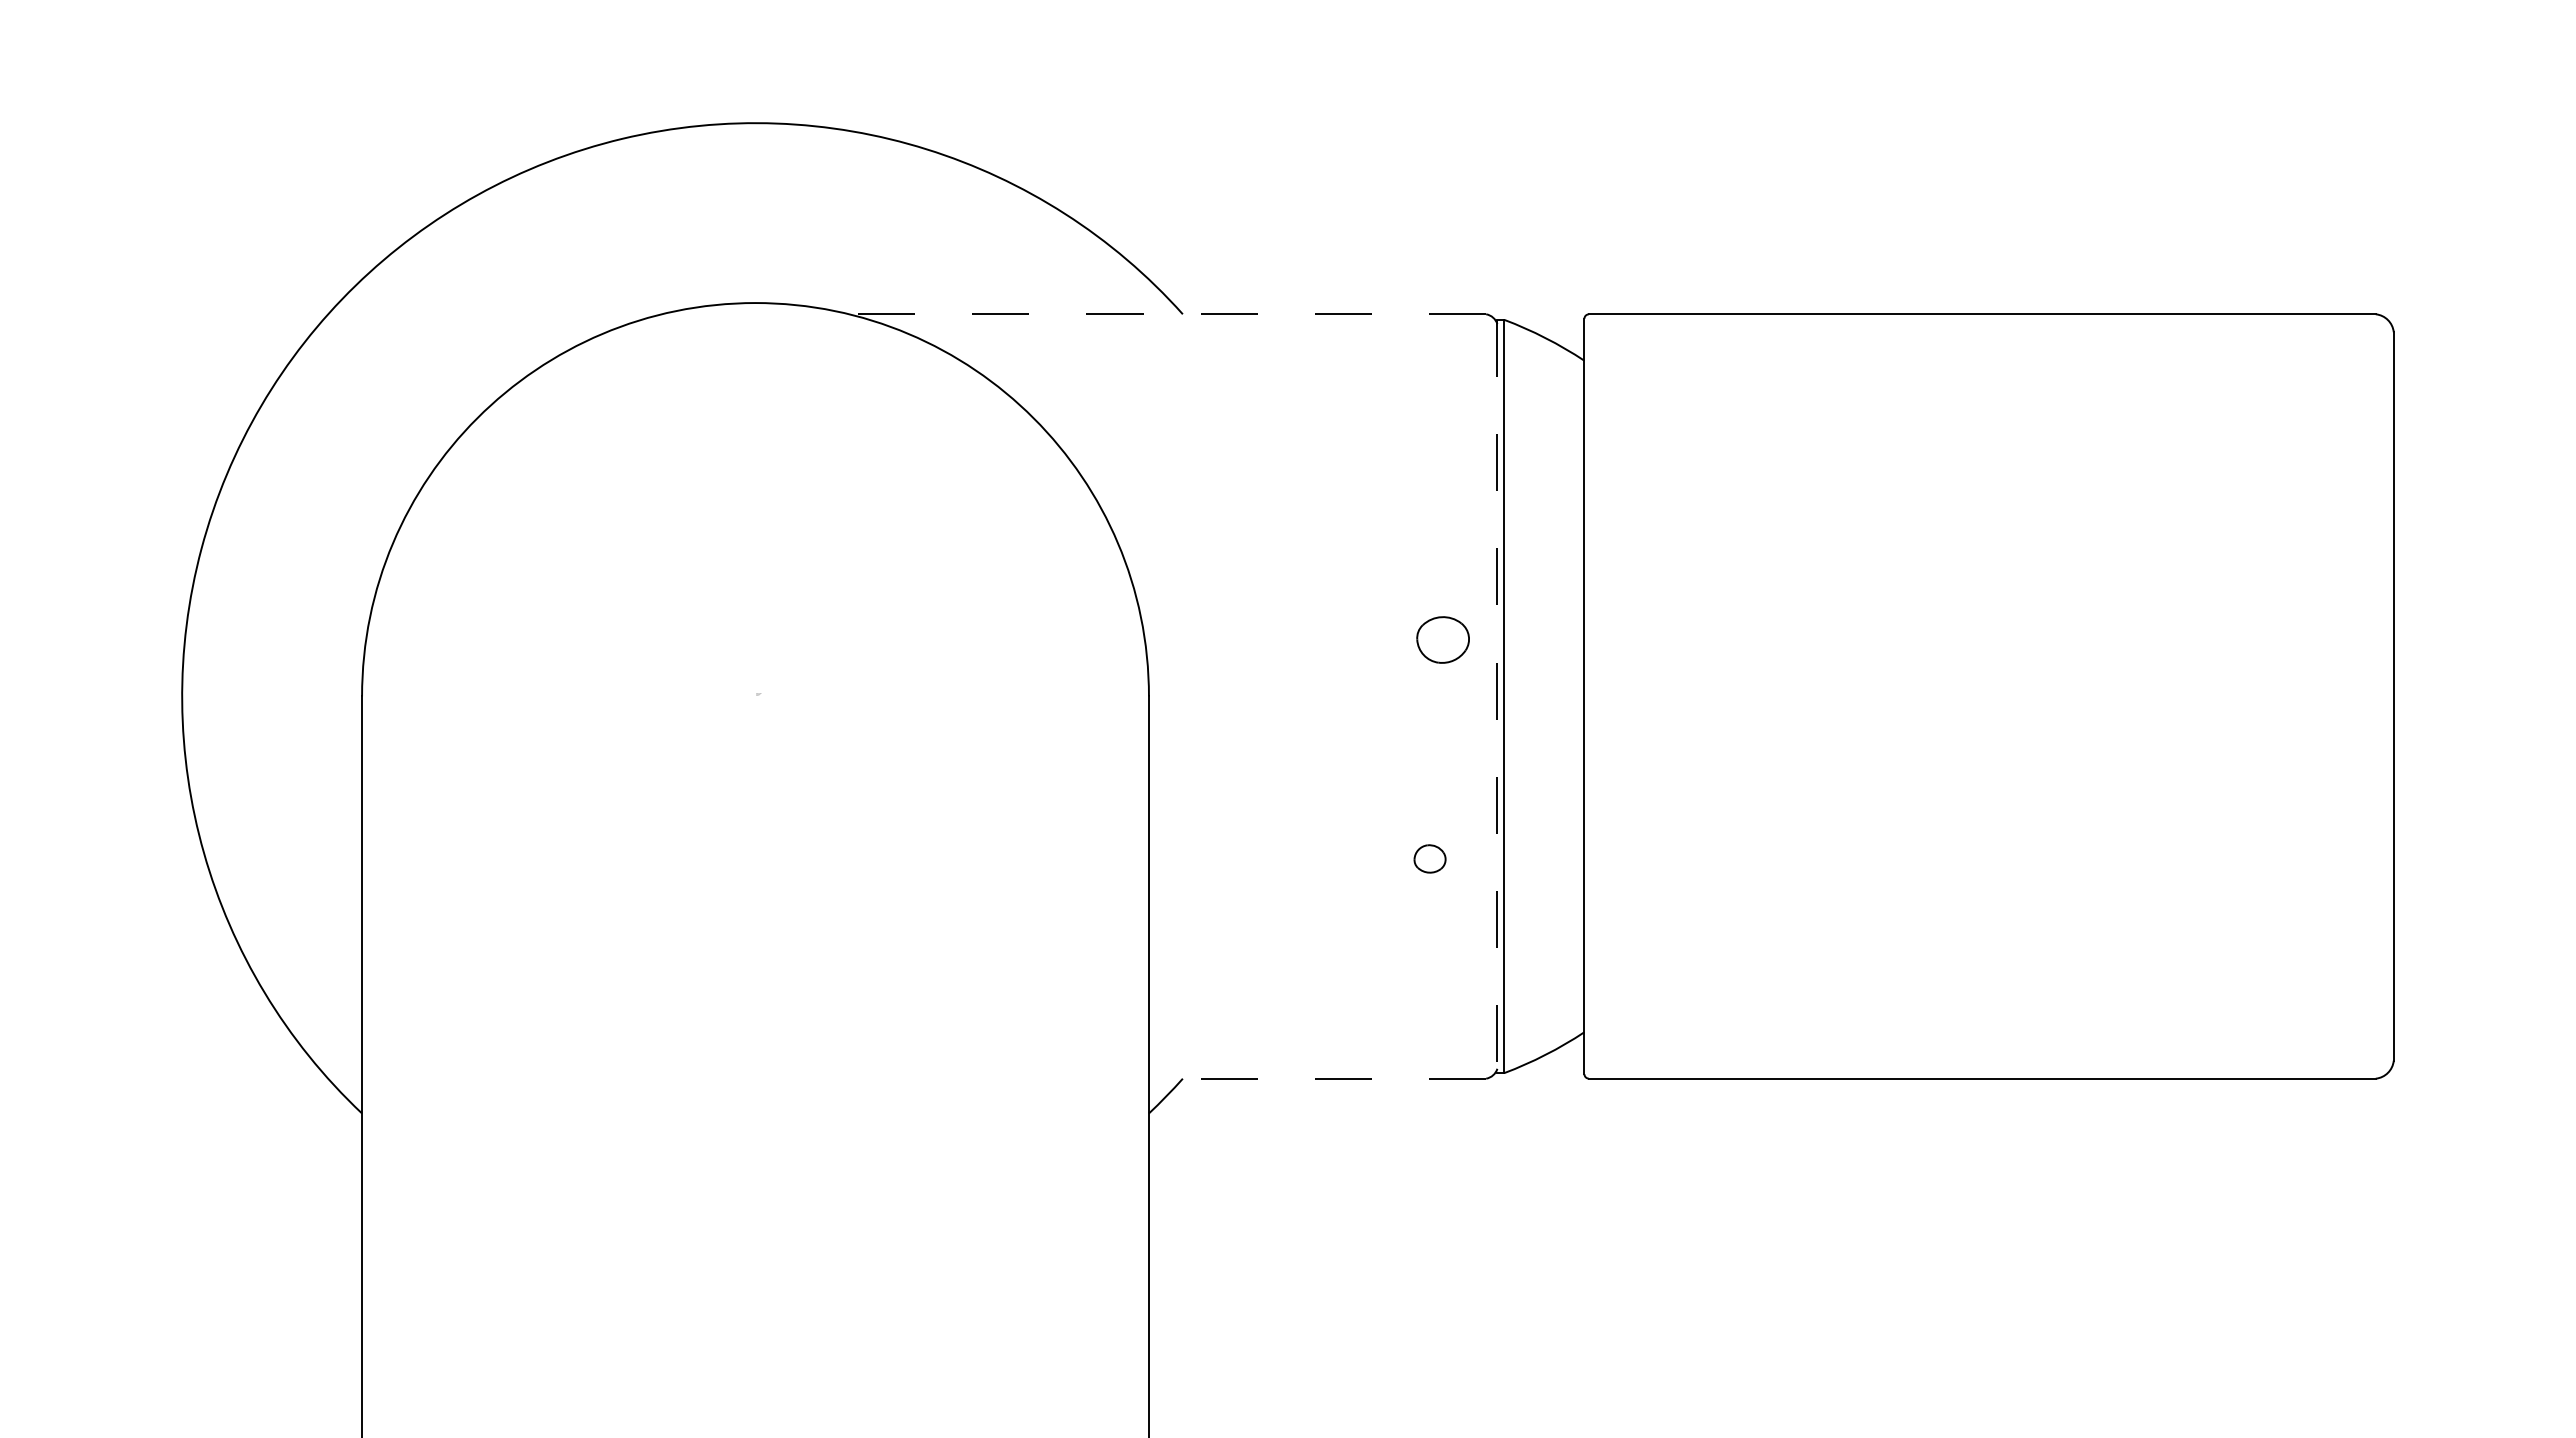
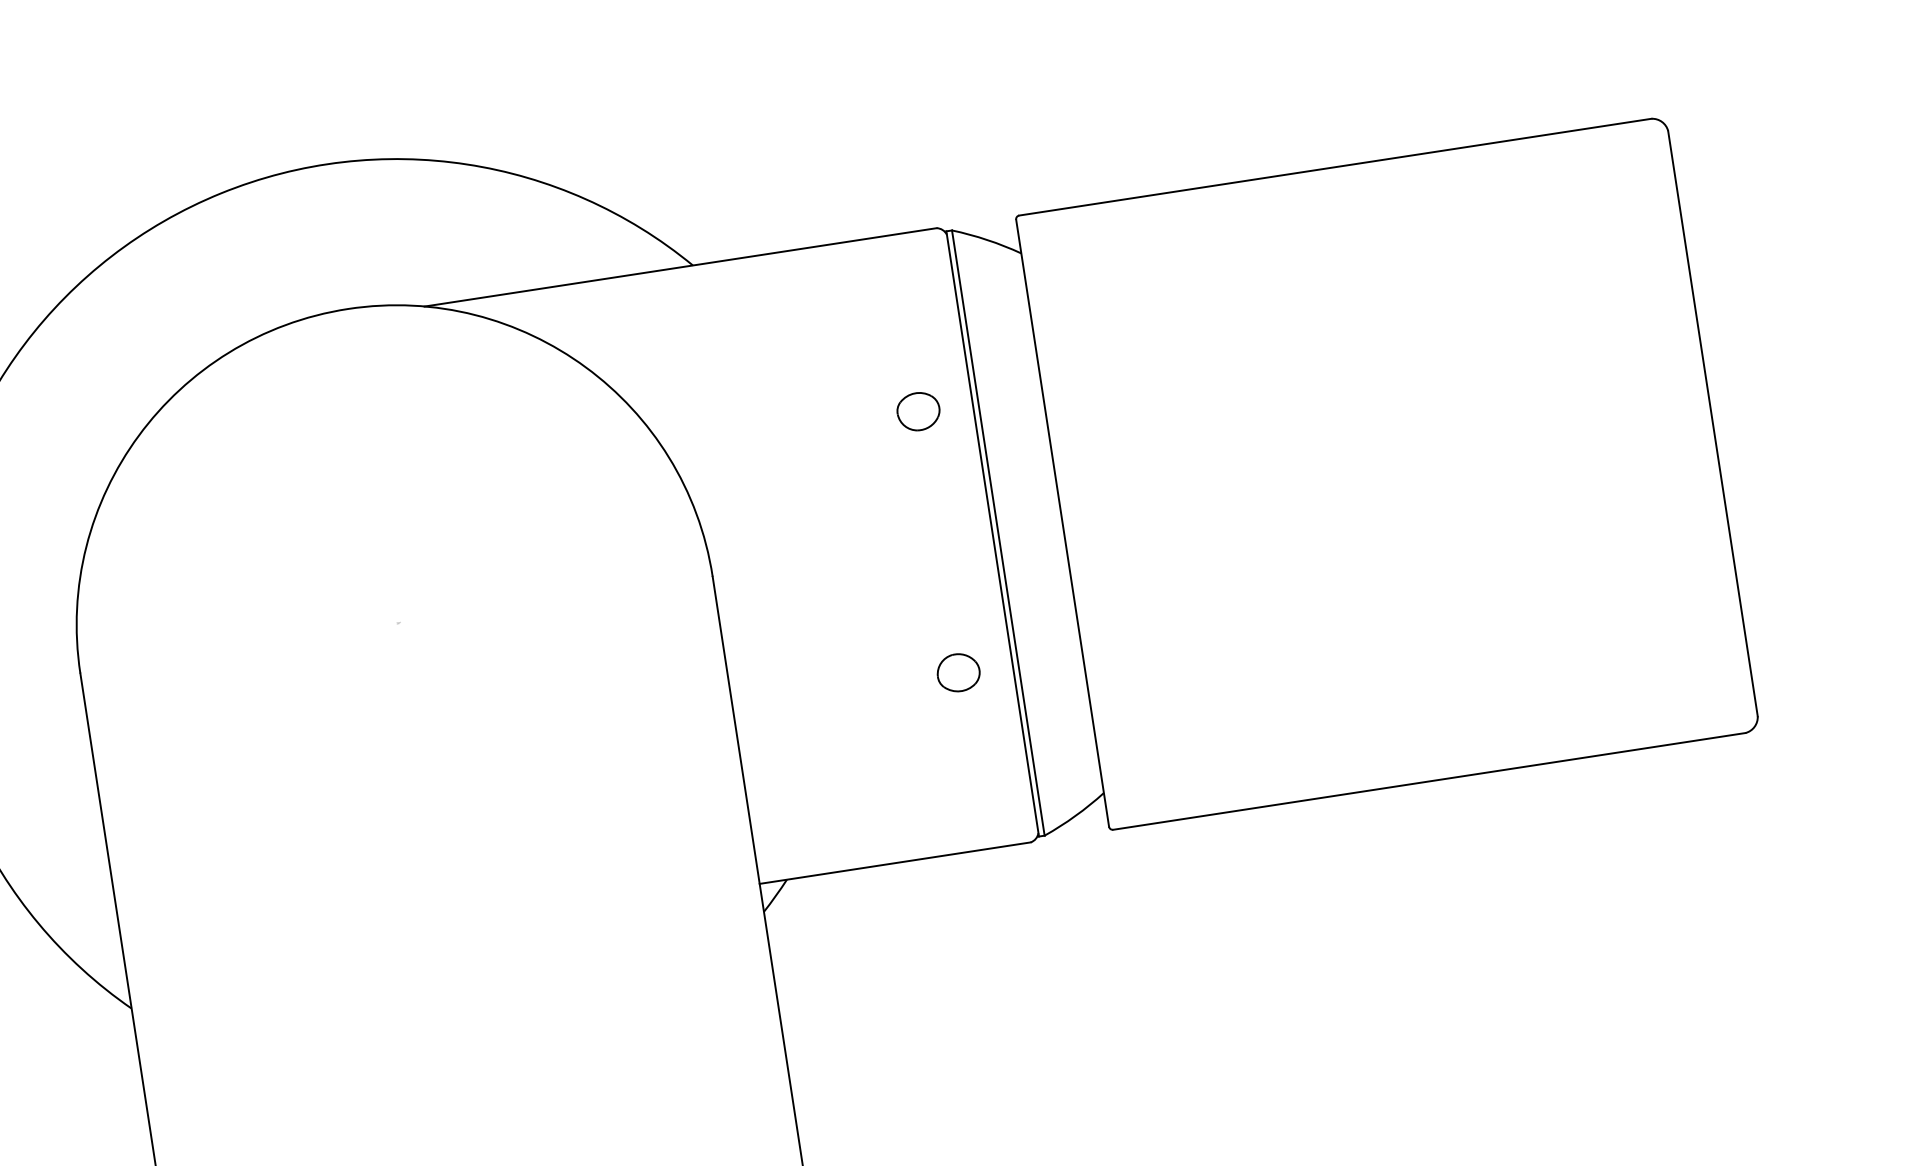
line: (1167, 314) -> (680, 267), dashed -> solid
part: (1442, 639) -> (918, 411), moved
line: (1497, 696) -> (992, 533), dashed -> solid
part: (1429, 858) -> (958, 672), size x1.67
line: (1317, 1078) -> (895, 863), dashed -> solid

